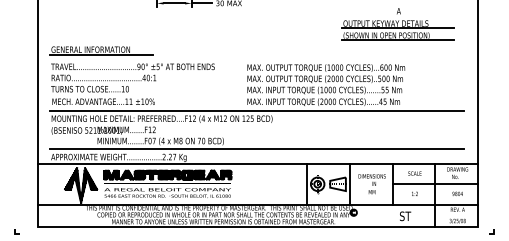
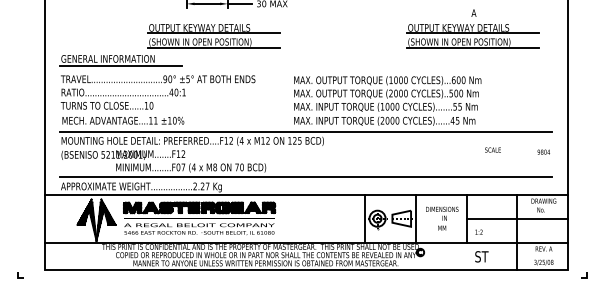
part: (179, 30) -> (213, 36), added
text: (414, 173) -> (492, 149), moved
text: (414, 193) -> (478, 231), moved
text: (457, 193) -> (543, 151), moved

